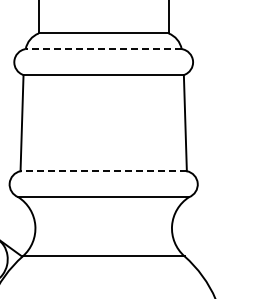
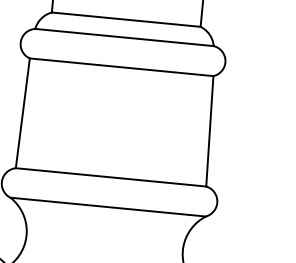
line: (103, 49) -> (124, 37), dashed -> solid
line: (103, 171) -> (110, 177), dashed -> solid

